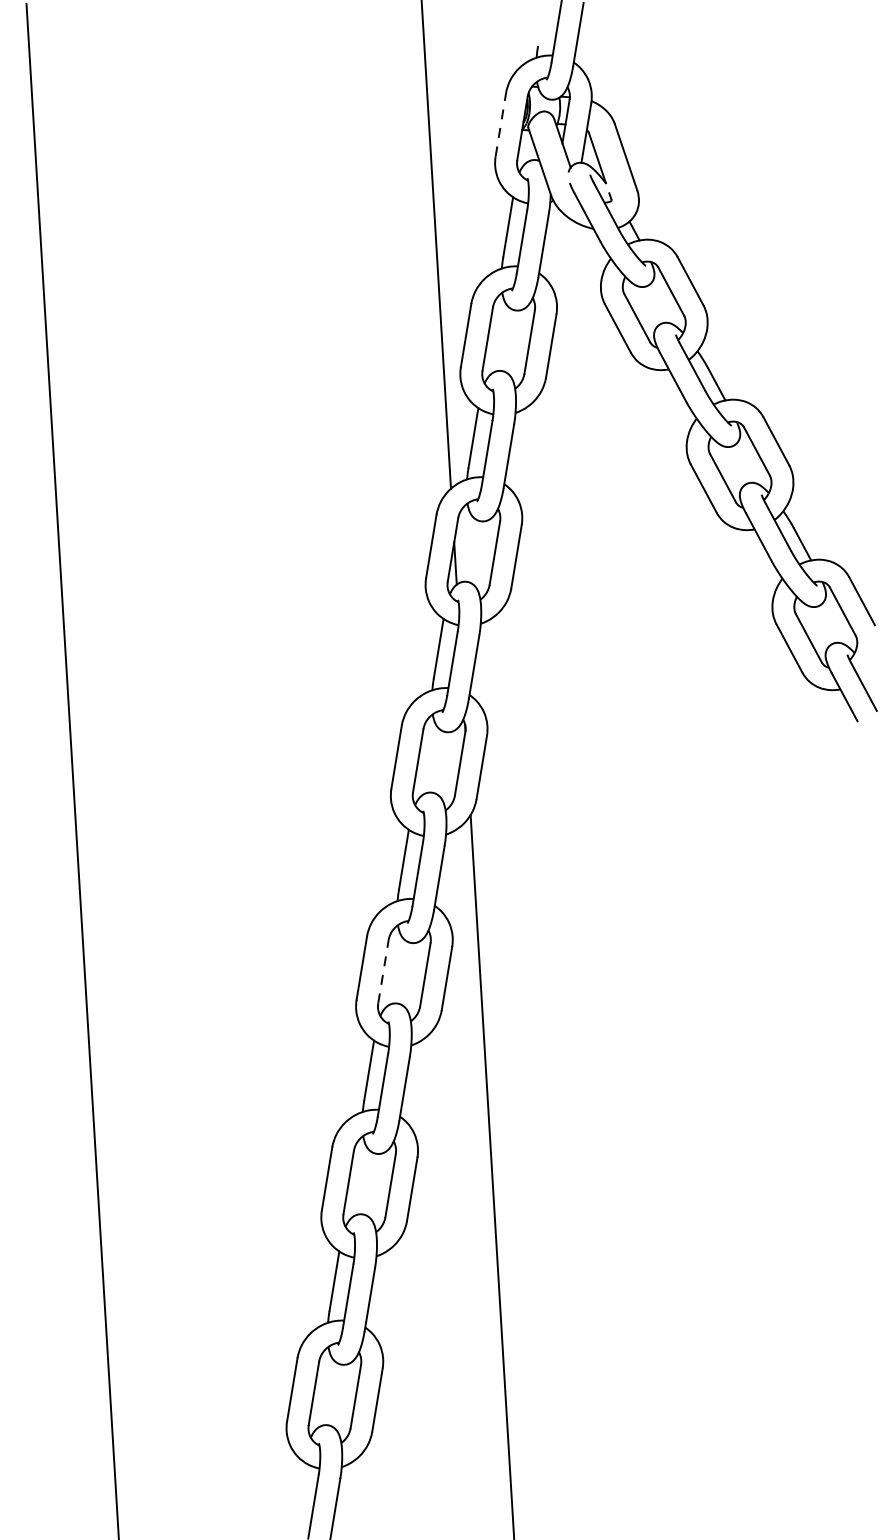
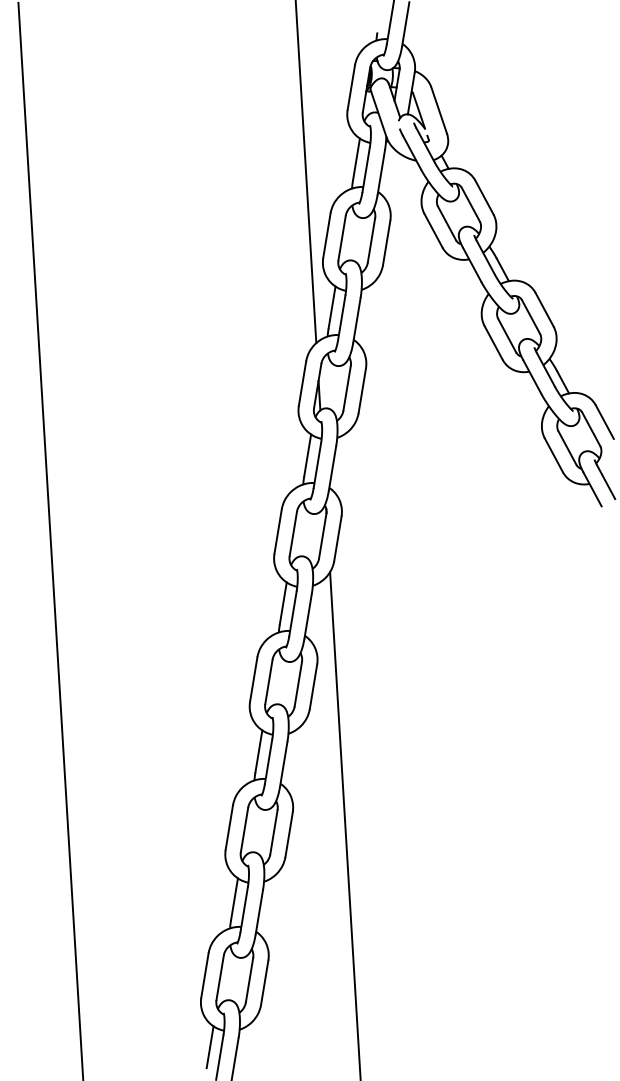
line: (501, 124) -> (351, 87), dashed -> solid
line: (384, 970) -> (269, 681), dashed -> solid
line: (298, 1492) -> (209, 1047), added

